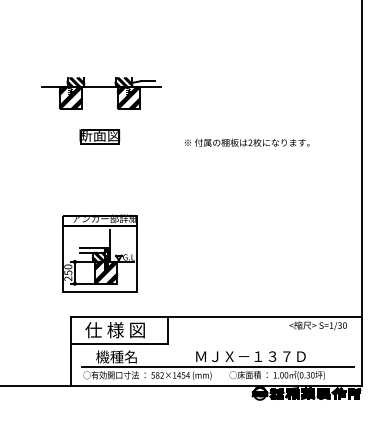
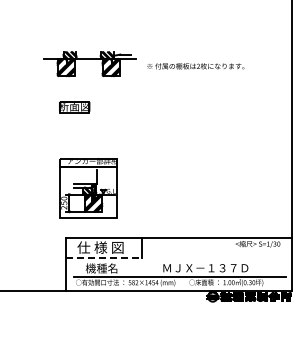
part: (99, 136) -> (74, 107), moved
text: (246, 143) -> (195, 66), moved
line: (119, 344) -> (103, 258), solid -> dashed

